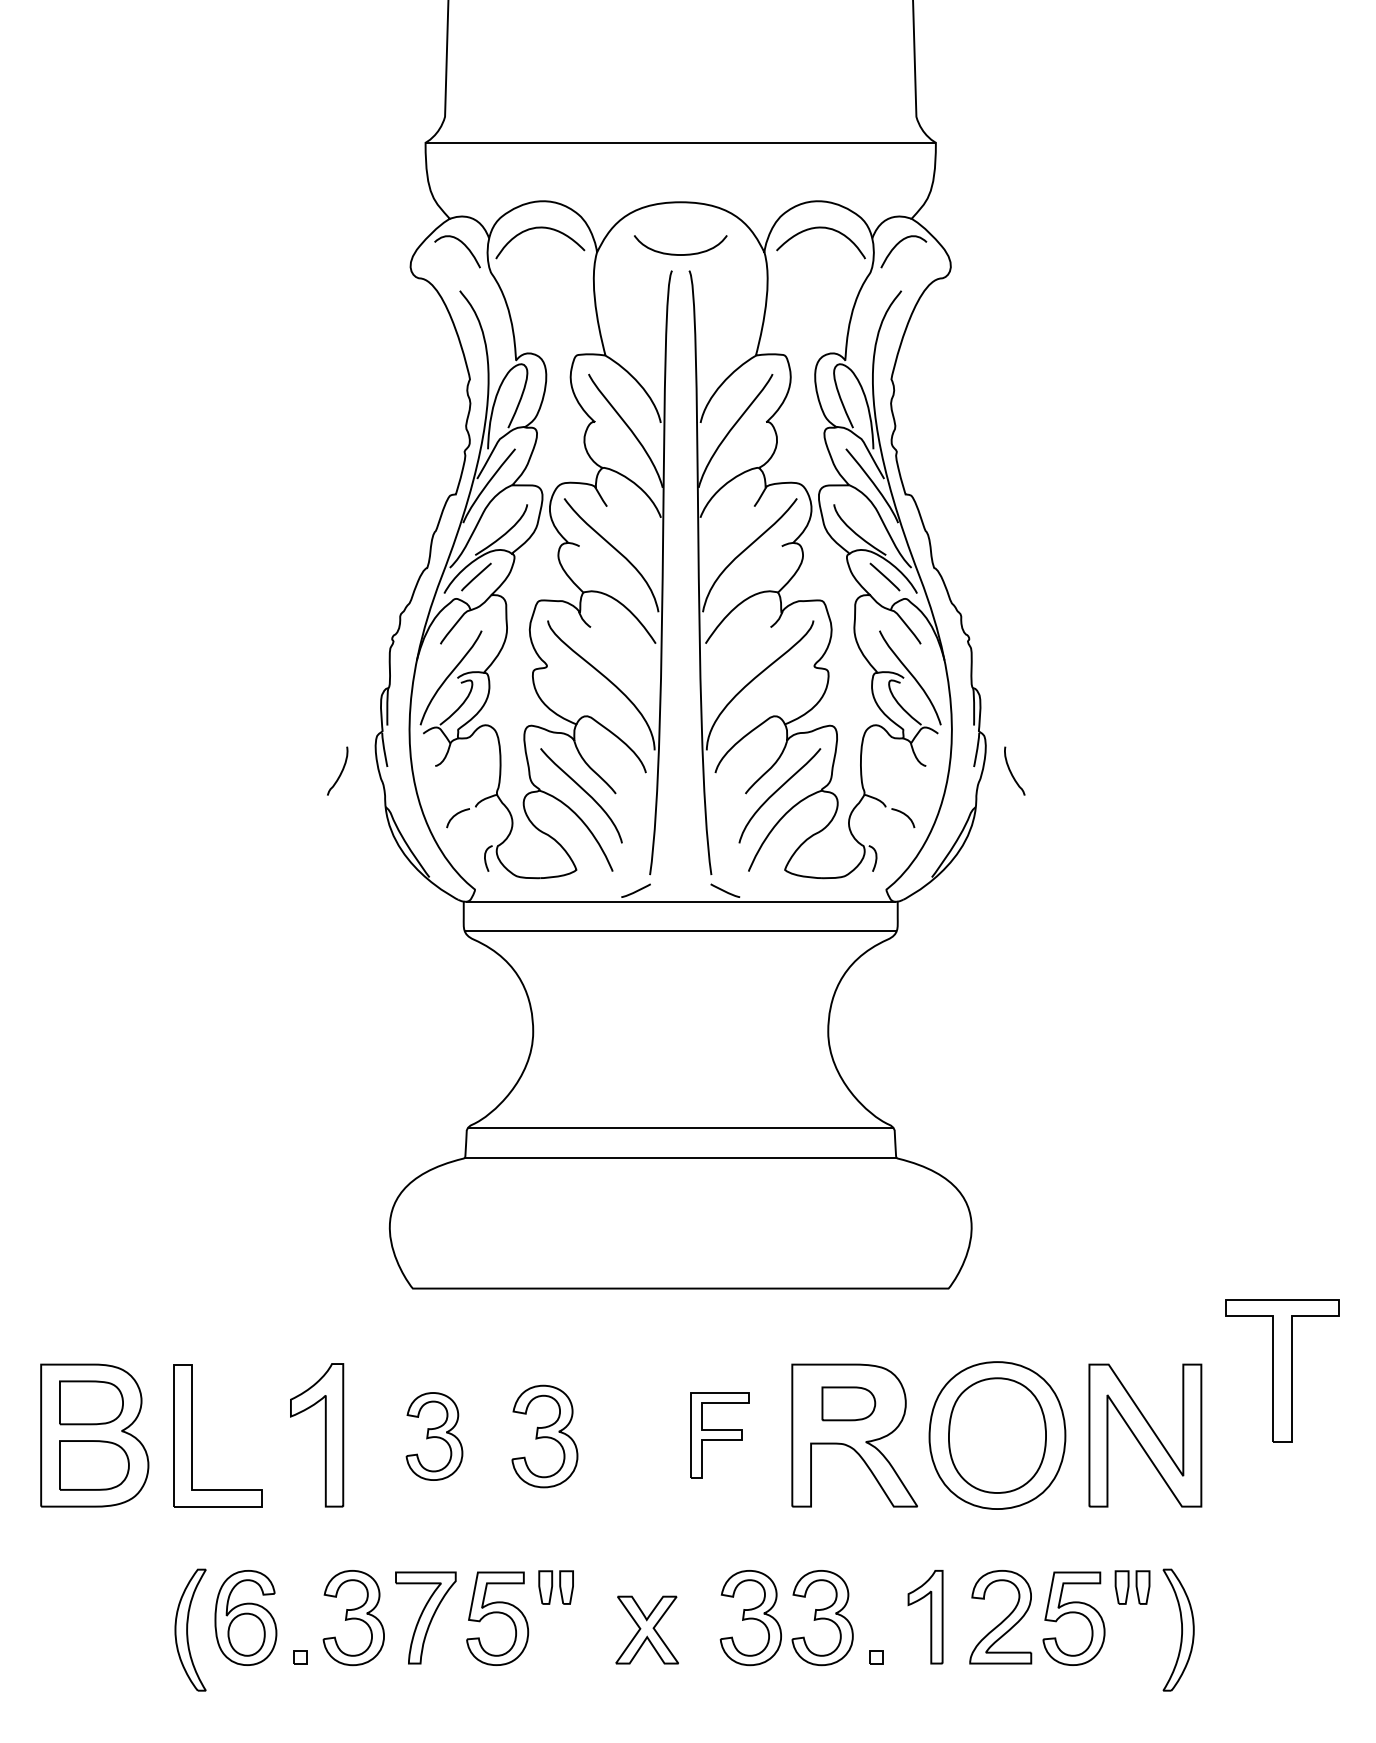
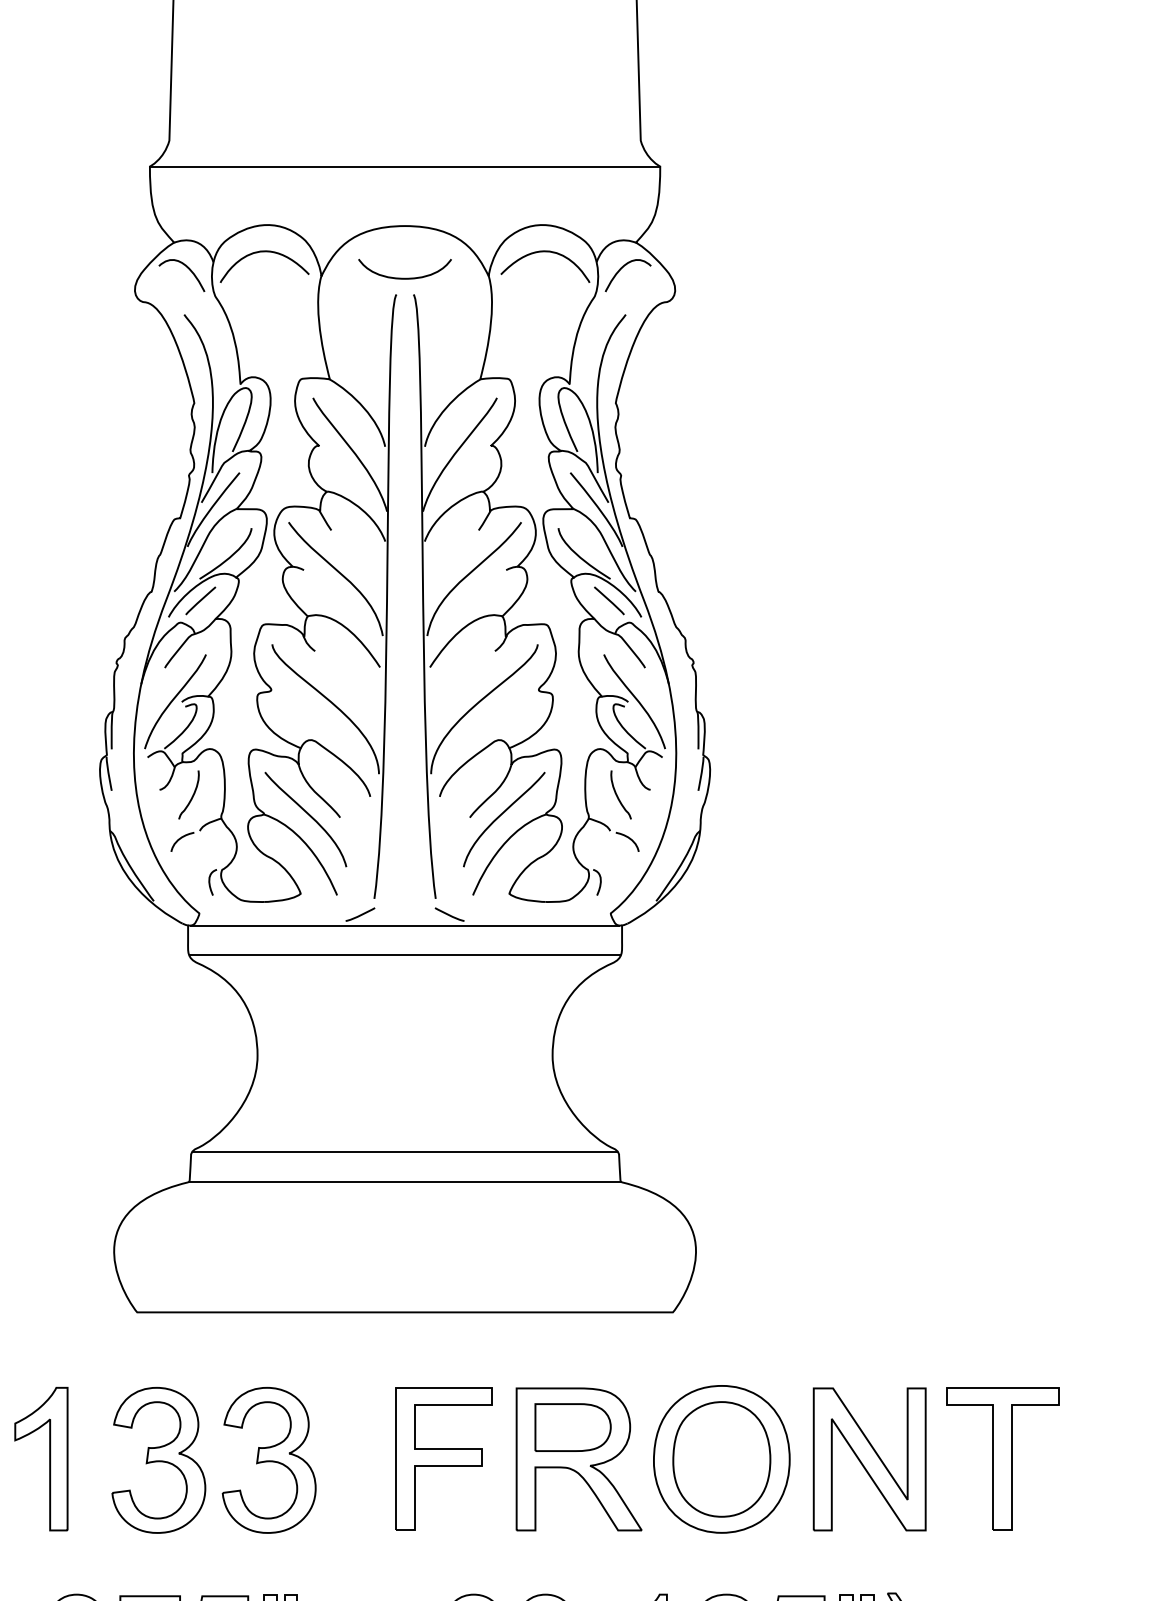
curve: (1011, 771) -> (617, 795), moved
curve: (340, 772) -> (191, 796), moved
part: (1282, 1370) -> (1002, 1459), moved
part: (848, 1403) -> (572, 1427), size x1.43
part: (719, 1435) -> (443, 1459), size x1.67
part: (434, 1436) -> (158, 1460), size x1.67
part: (544, 1436) -> (268, 1460), size x1.43

